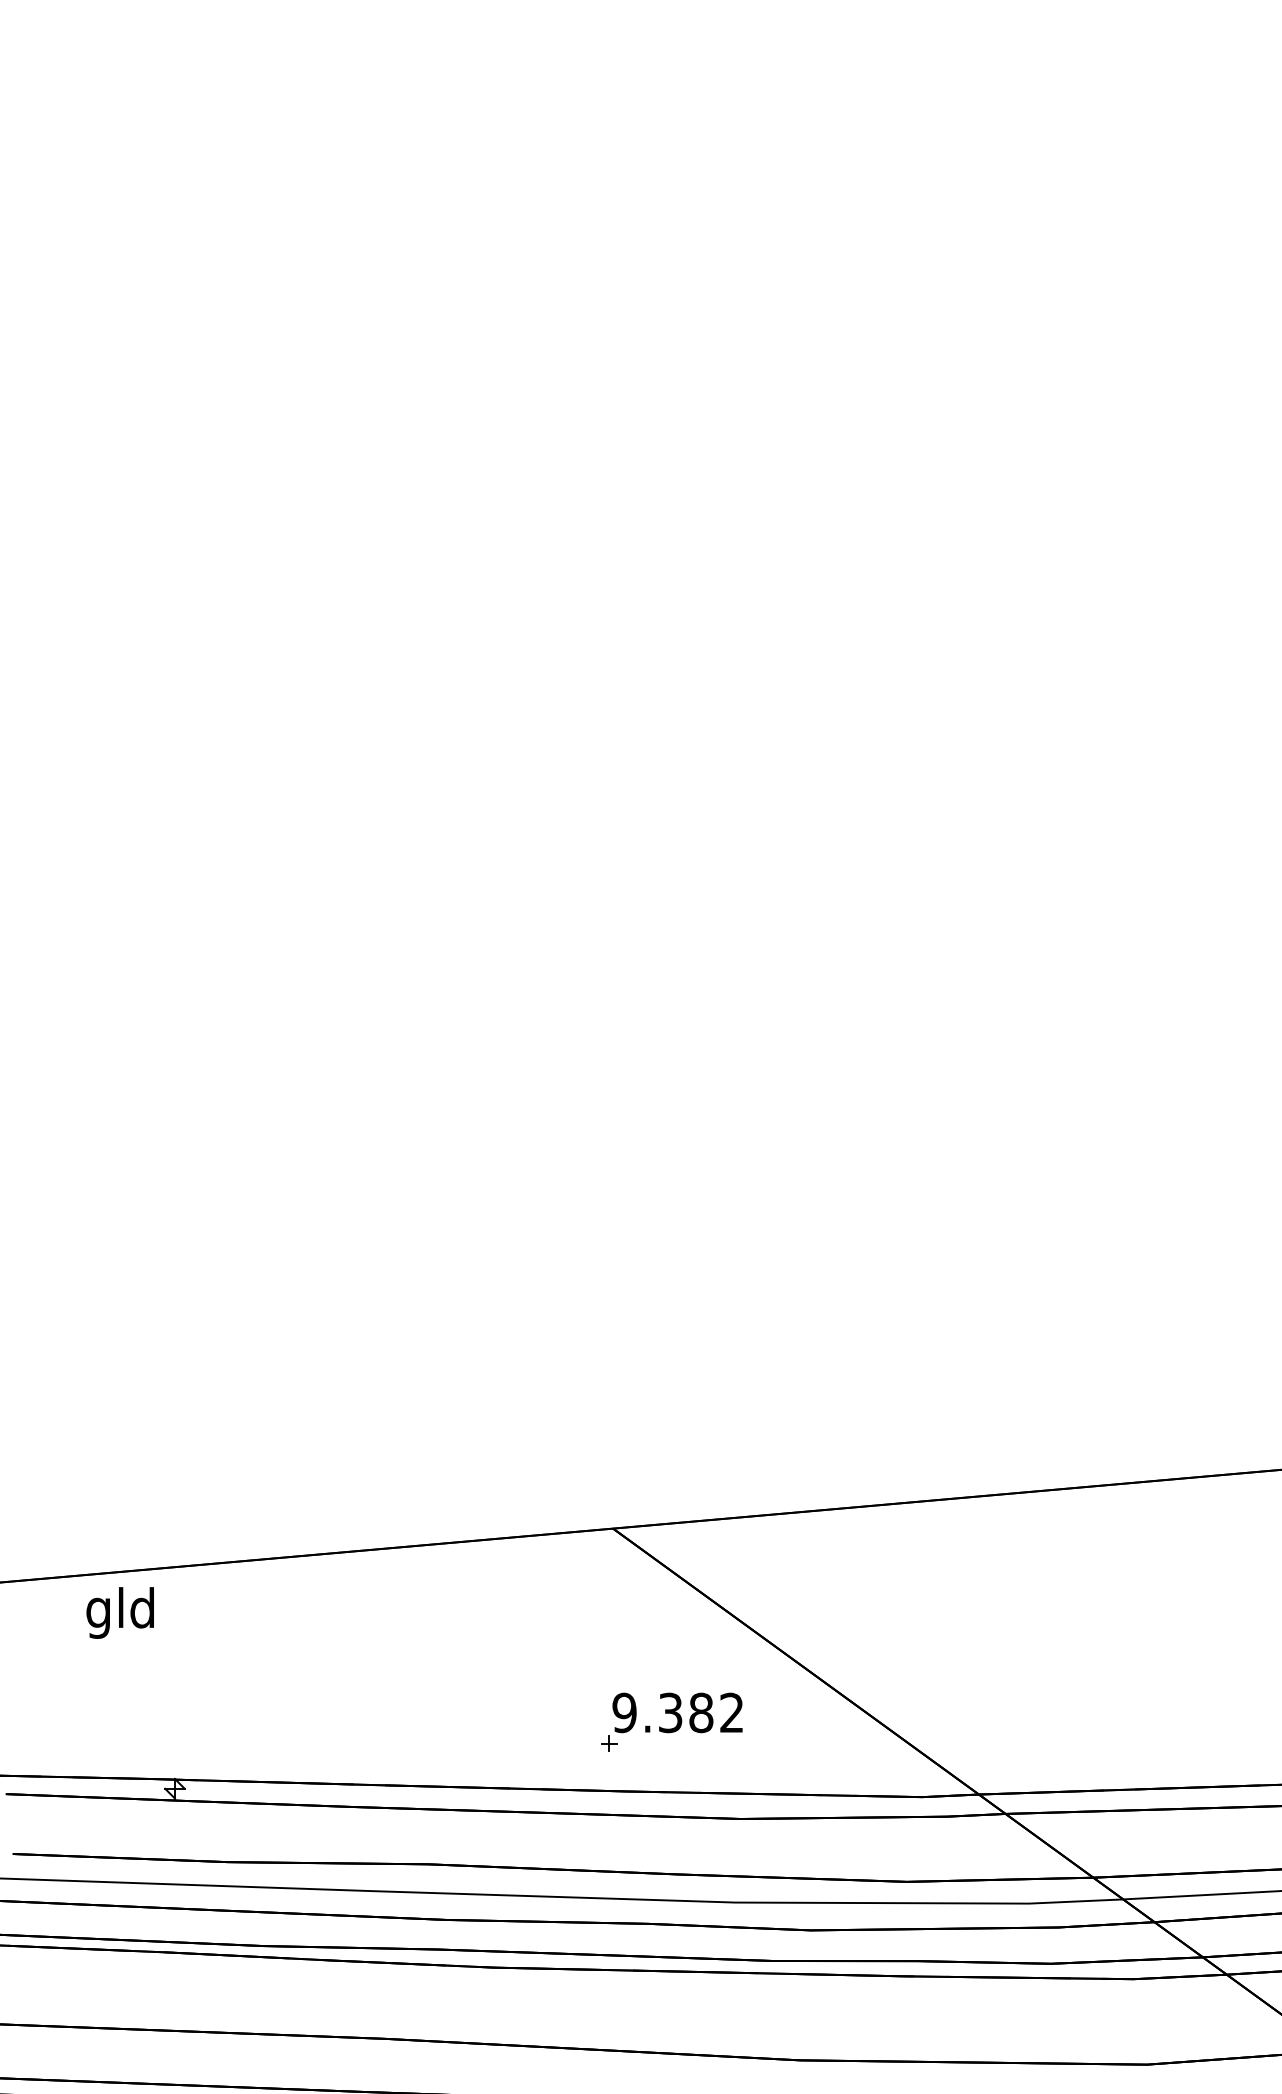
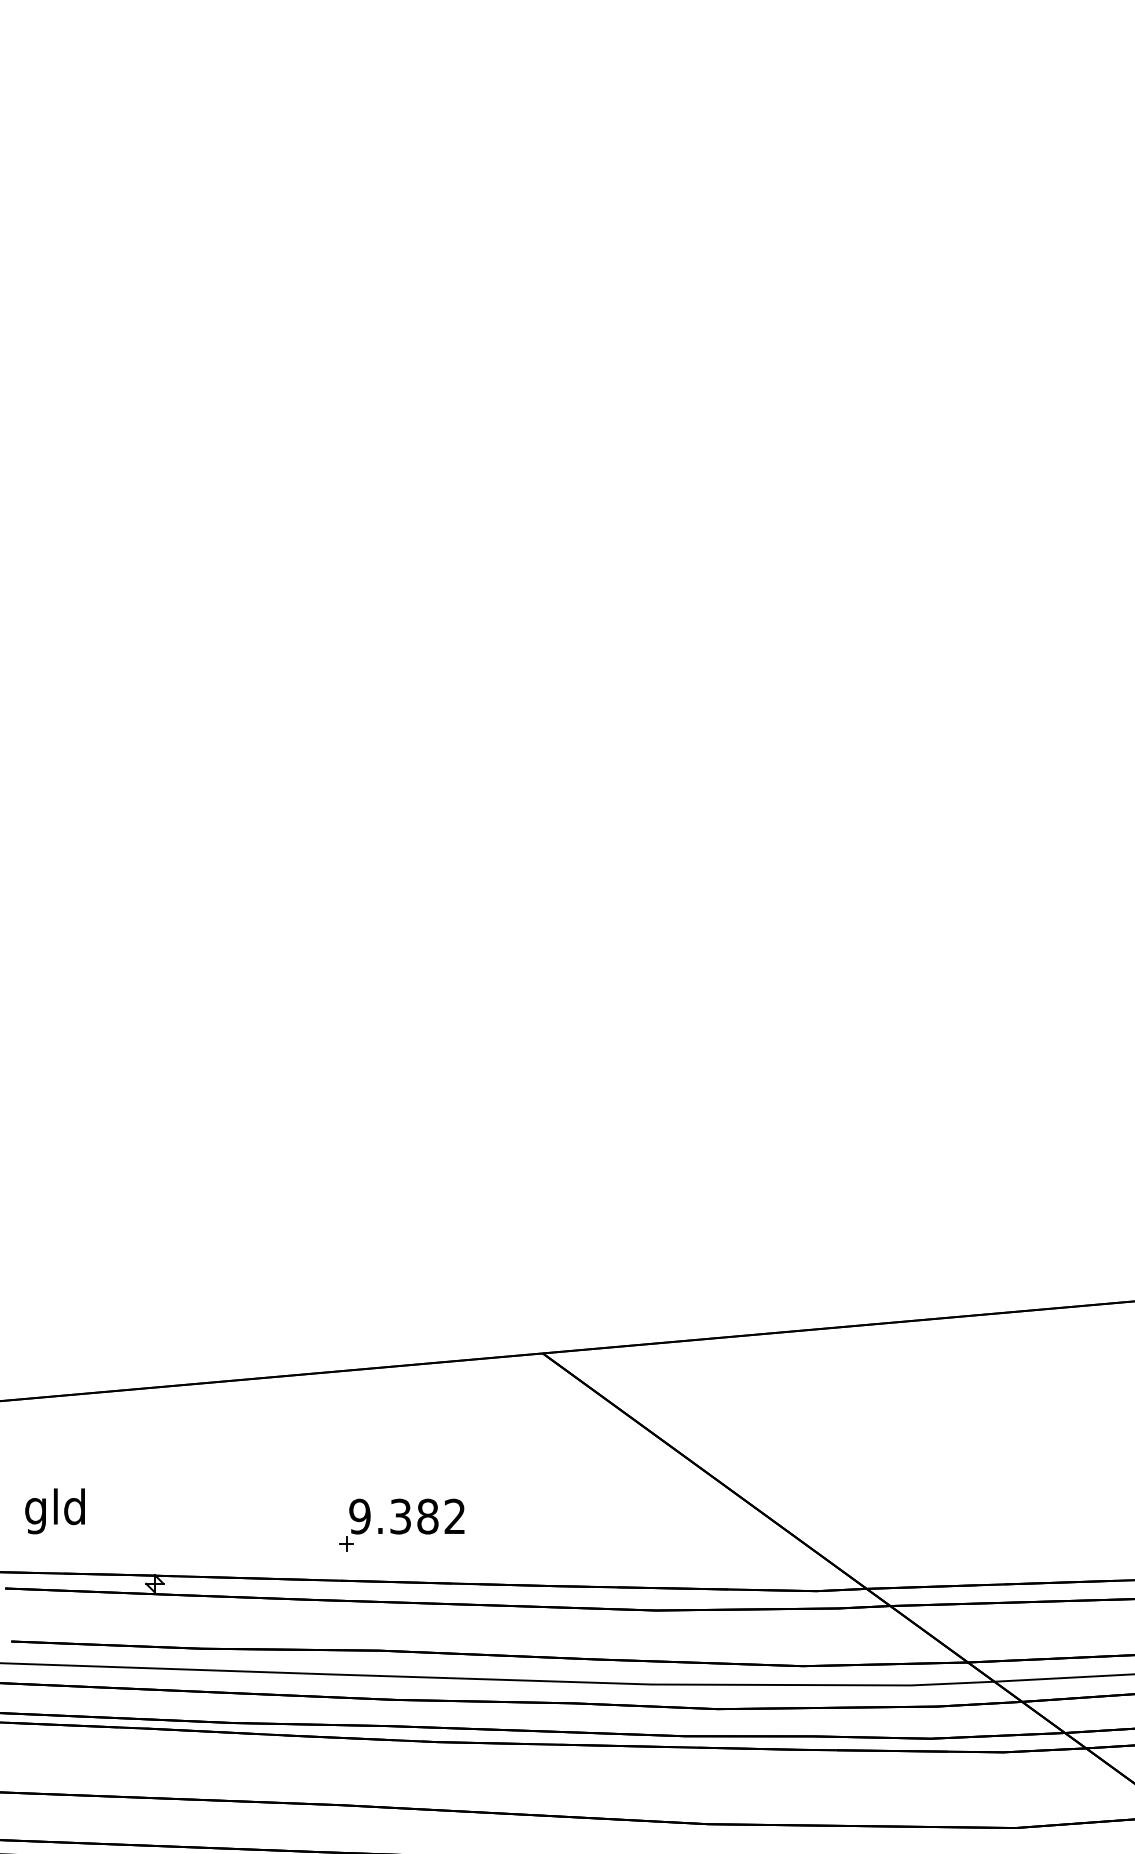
text: (119, 1612) -> (54, 1510), moved
part: (671, 1721) -> (401, 1524), moved

